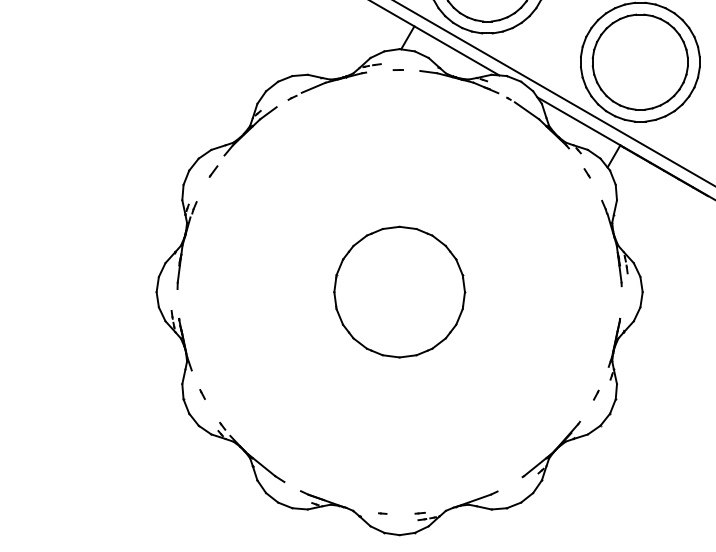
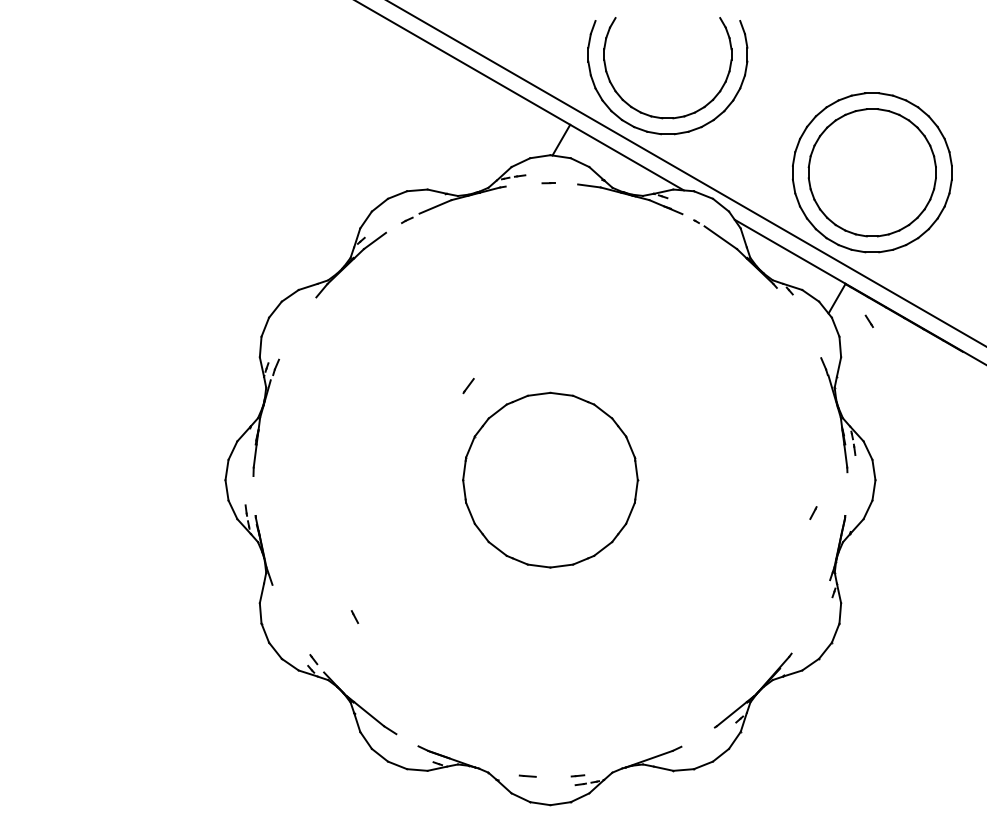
line: (213, 171) -> (468, 385), moved
line: (586, 173) -> (868, 321), moved
line: (202, 394) -> (354, 616), moved
line: (596, 394) -> (813, 512), moved
part: (382, 513) -> (527, 776), size x1.6

